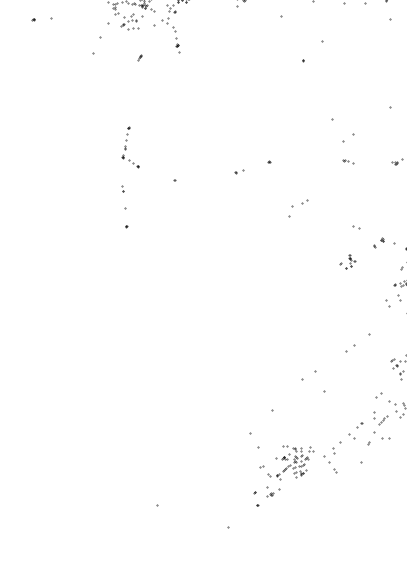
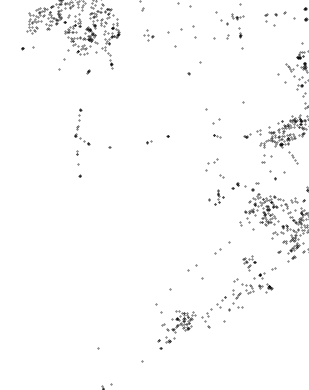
part: (131, 146) -> (82, 126), size x1.43
part: (297, 208) -> (211, 164), moved
part: (348, 261) -> (216, 197), size x1.67

